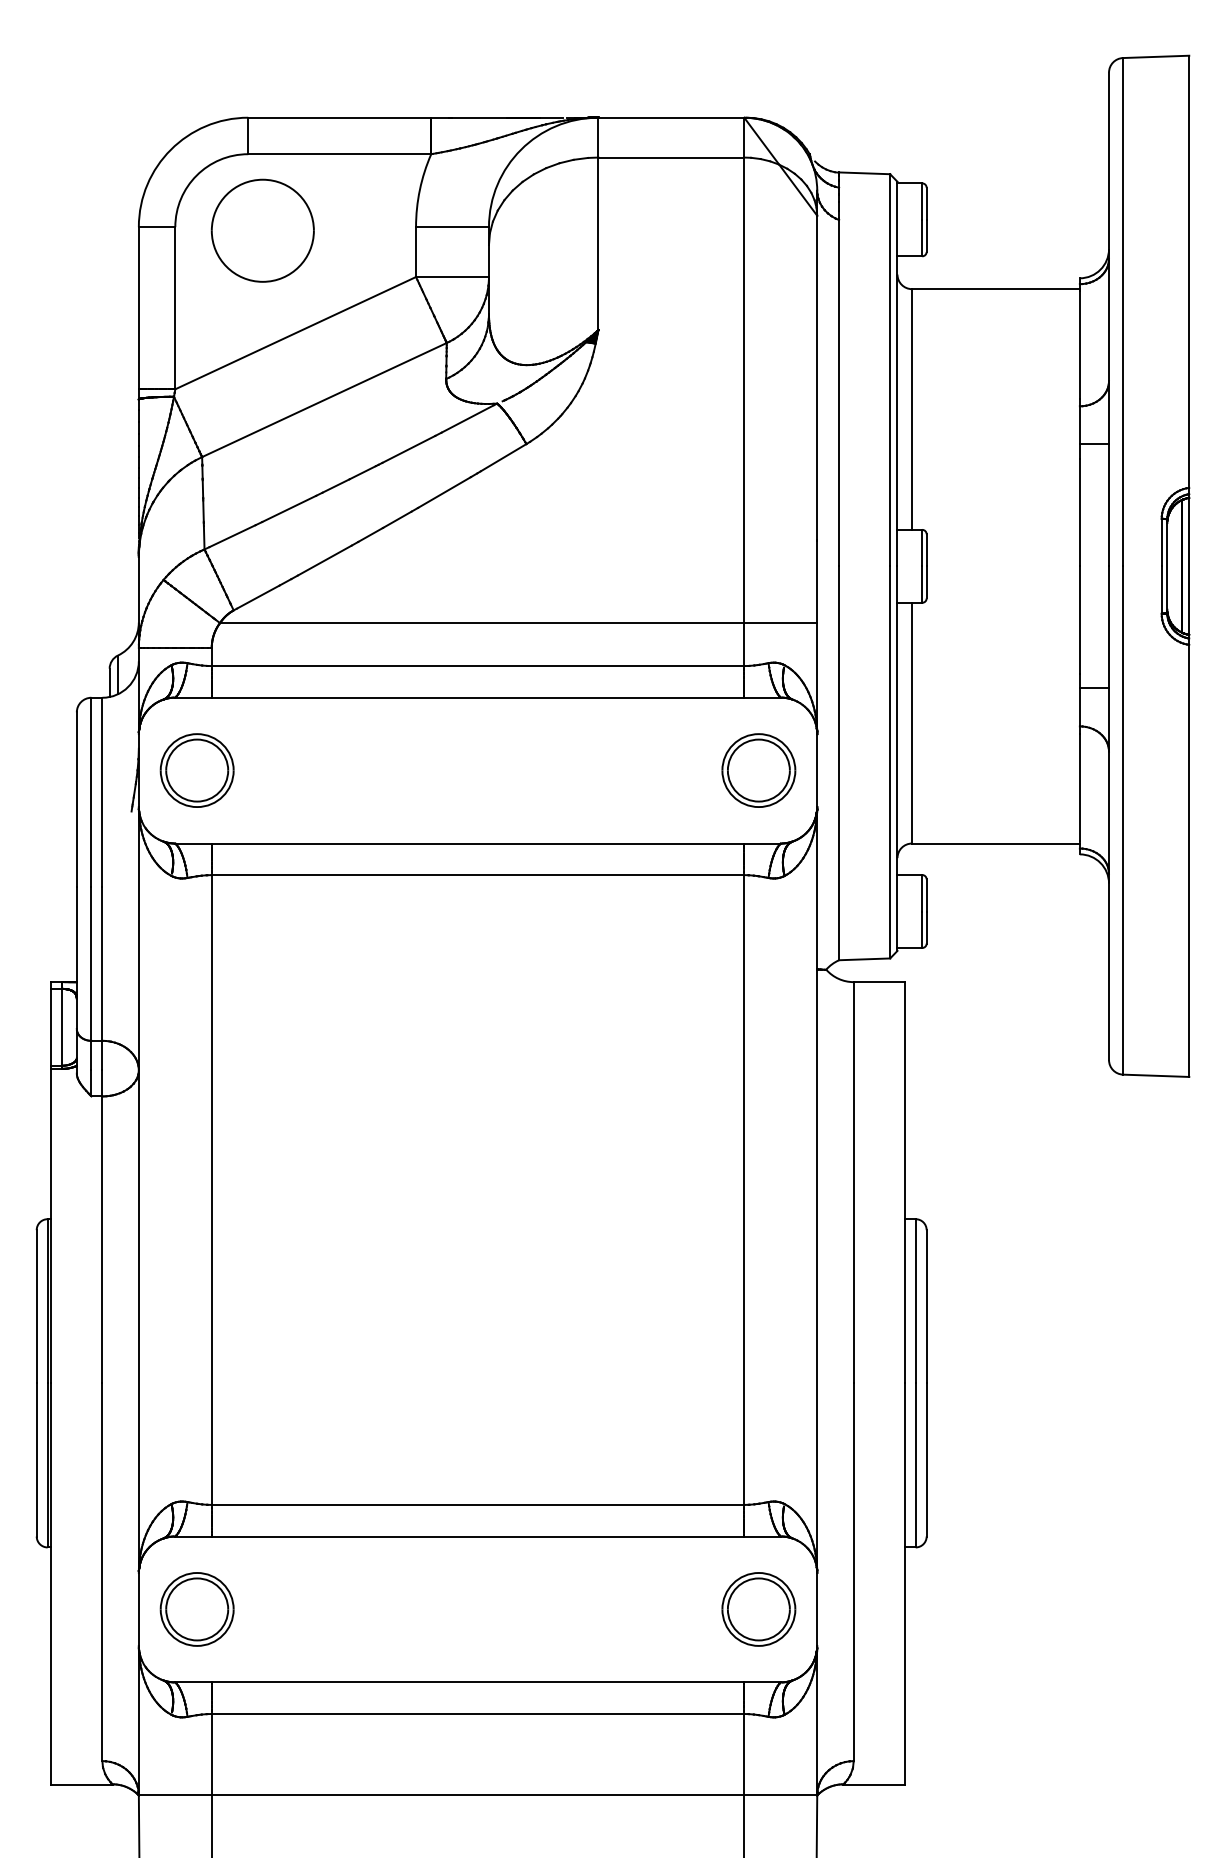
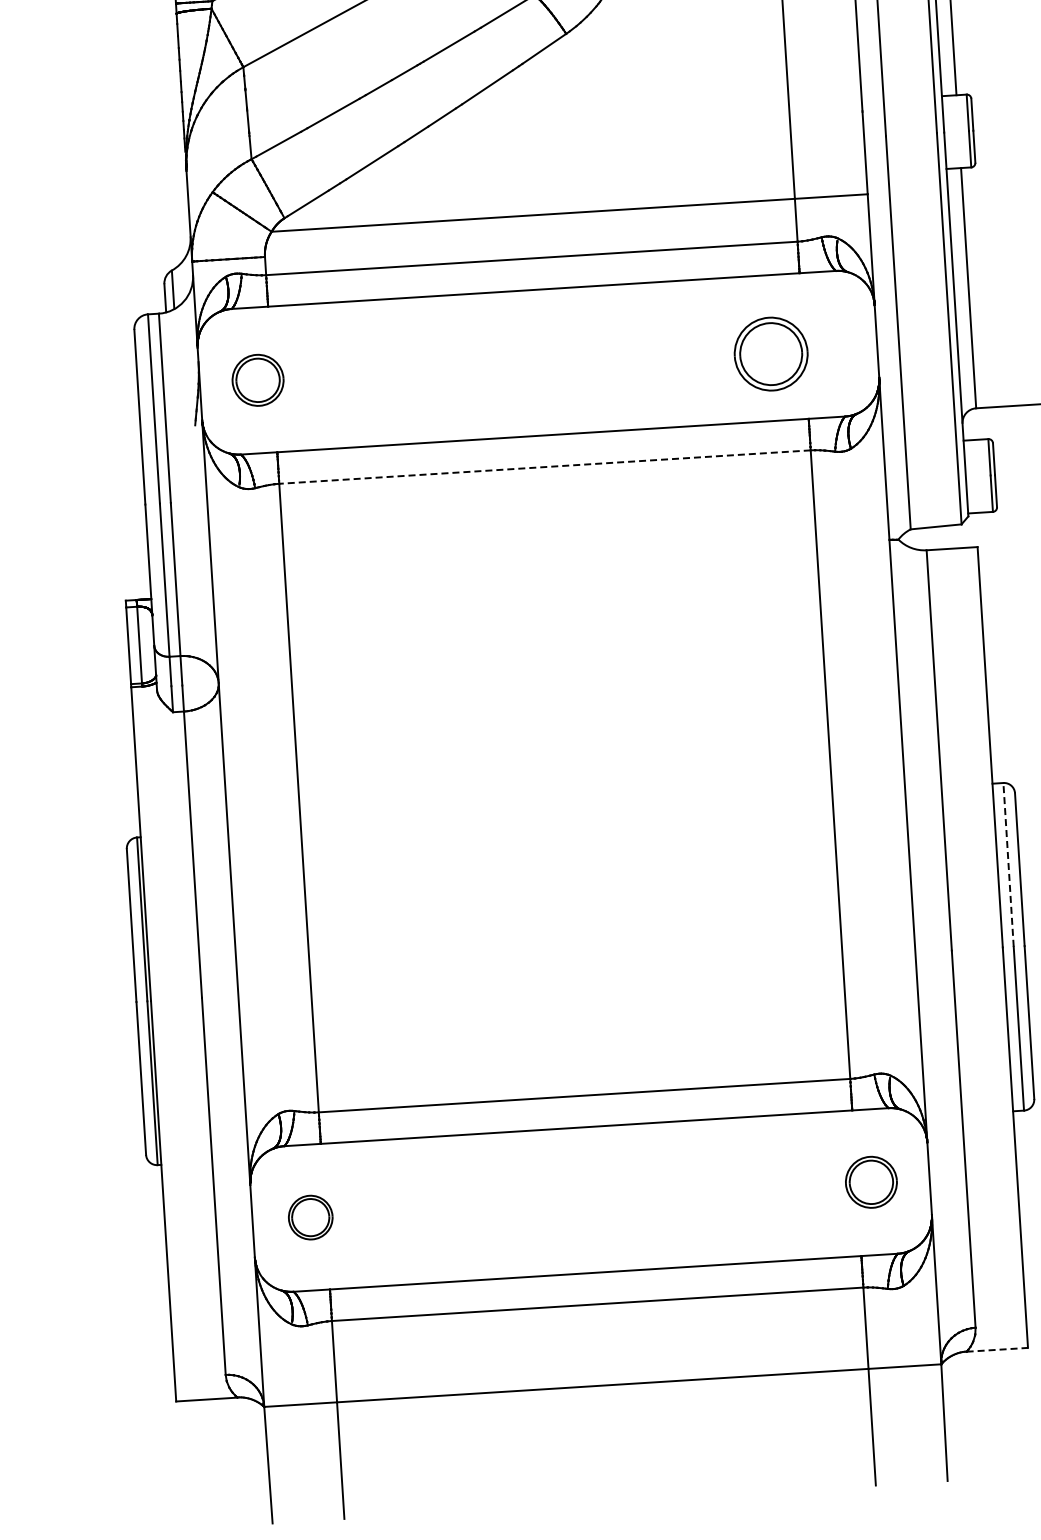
part: (196, 770) -> (257, 380), size x0.7
part: (758, 770) -> (770, 354), moved
line: (477, 875) -> (544, 467), solid -> dashed
line: (915, 1300) -> (1008, 864), solid -> dashed
part: (196, 1609) -> (310, 1217), size x0.6
part: (758, 1609) -> (871, 1182), size x0.7
line: (874, 1784) -> (997, 1349), solid -> dashed

